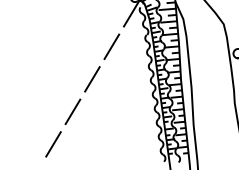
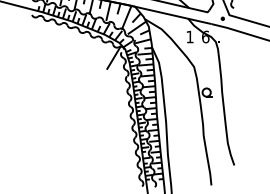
line: (111, 46) -> (96, 86), removed
line: (92, 78) -> (79, 114), removed
line: (72, 111) -> (62, 142), removed
line: (52, 144) -> (45, 171), removed

